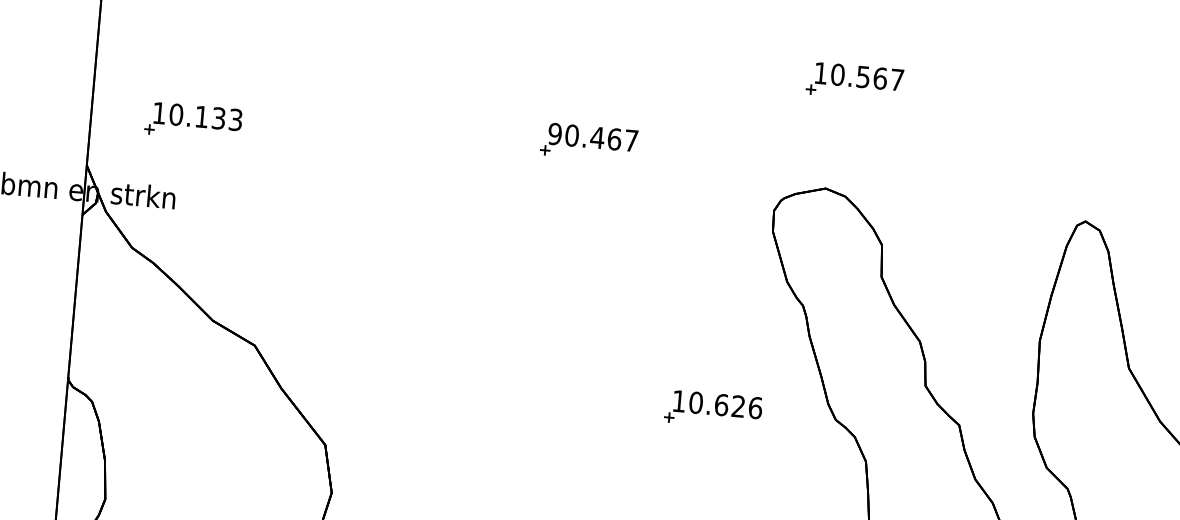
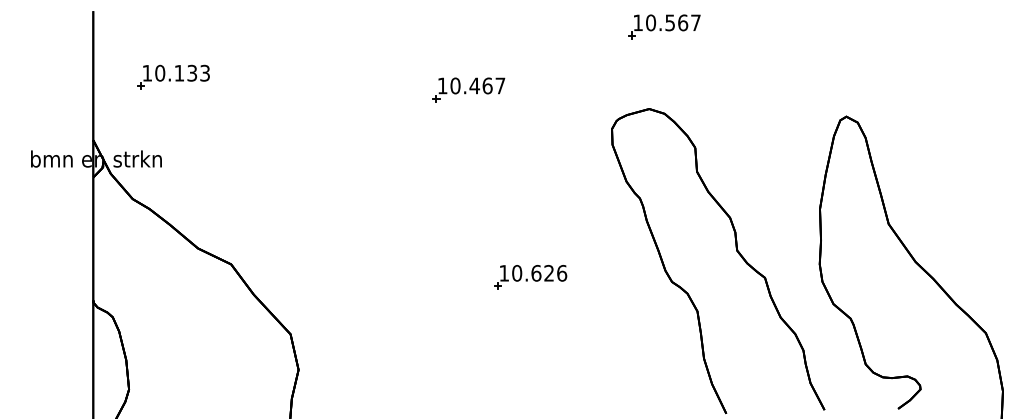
part: (193, 120) -> (173, 76), moved
text: (554, 133) -> (442, 85), 90.467 -> 10.467
part: (713, 409) -> (530, 277), moved

